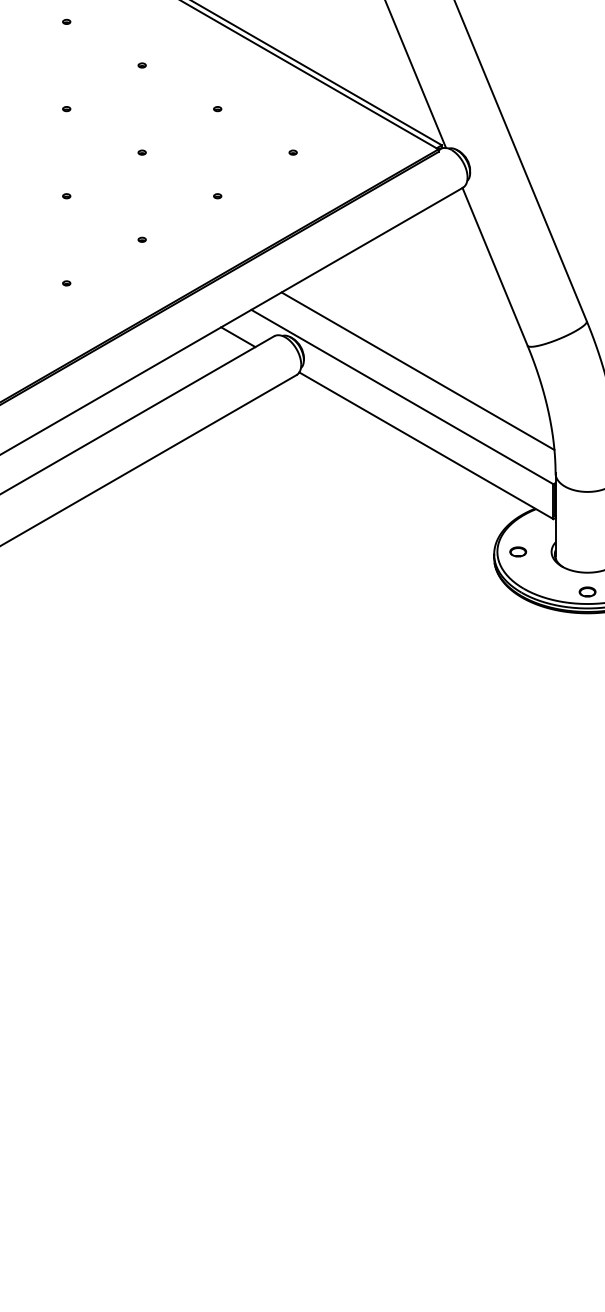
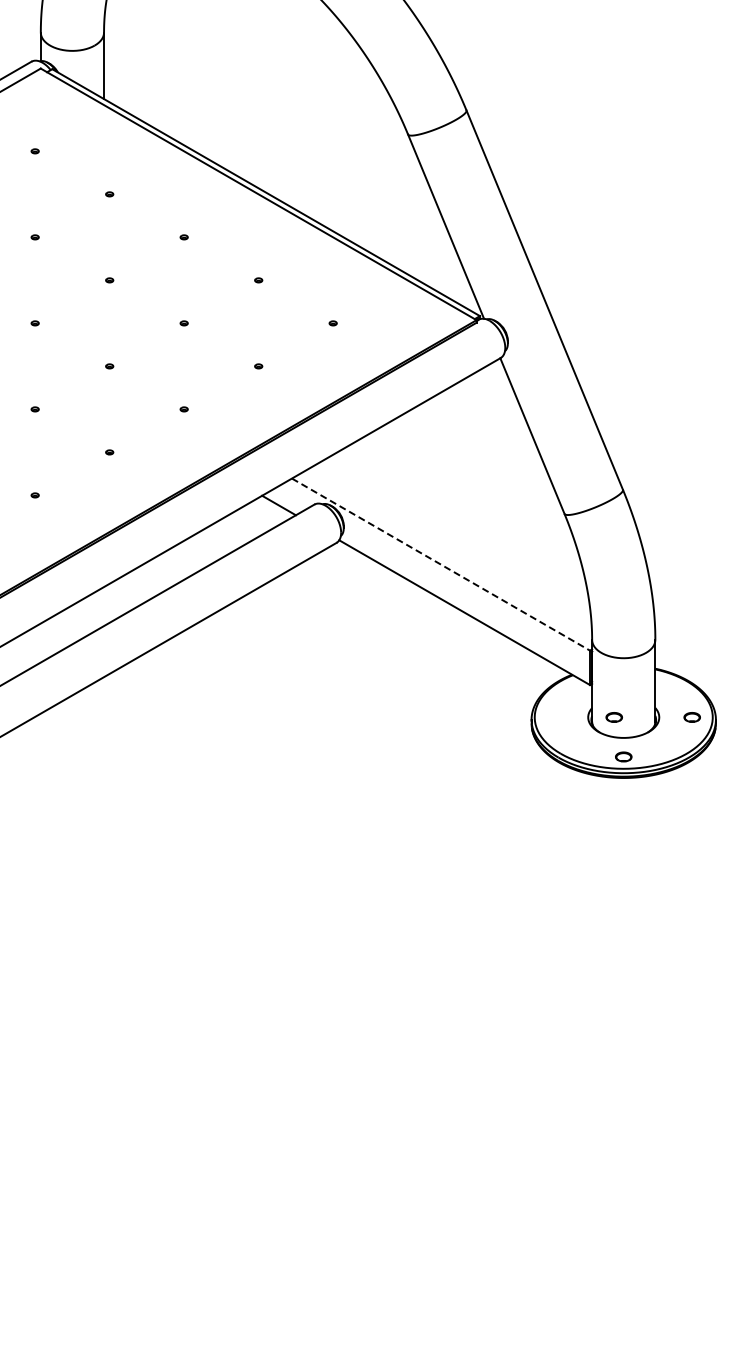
line: (418, 370) -> (456, 538), removed
line: (402, 396) -> (441, 564), solid -> dashed
part: (517, 552) -> (613, 717), moved

